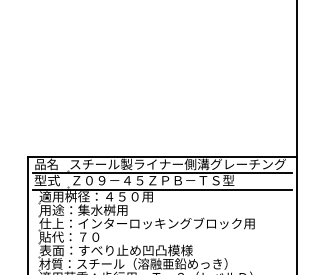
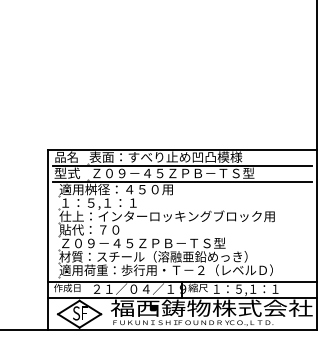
text: (177, 163) -> (197, 156), スチール製ライナー側溝グレーチング -> 表面：すべり止め凹凸模様
text: (83, 210) -> (103, 203), 用途：集水桝用 -> １：５,１：１
text: (122, 250) -> (142, 243), 表面：すべり止め凹凸模様 -> Ｚ０９－４５ＺＰＢ－ＴＳ型

